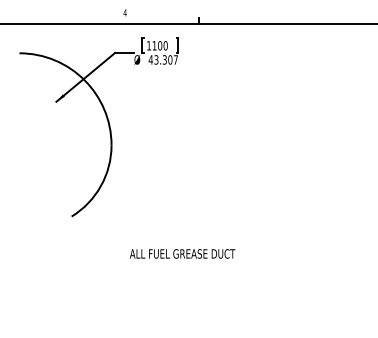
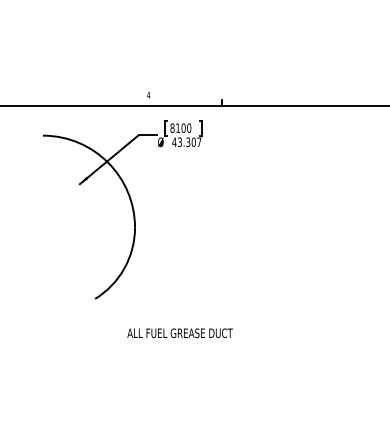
text: (149, 45) -> (172, 127), 1100 -> 8100
text: (182, 254) -> (179, 333), moved

